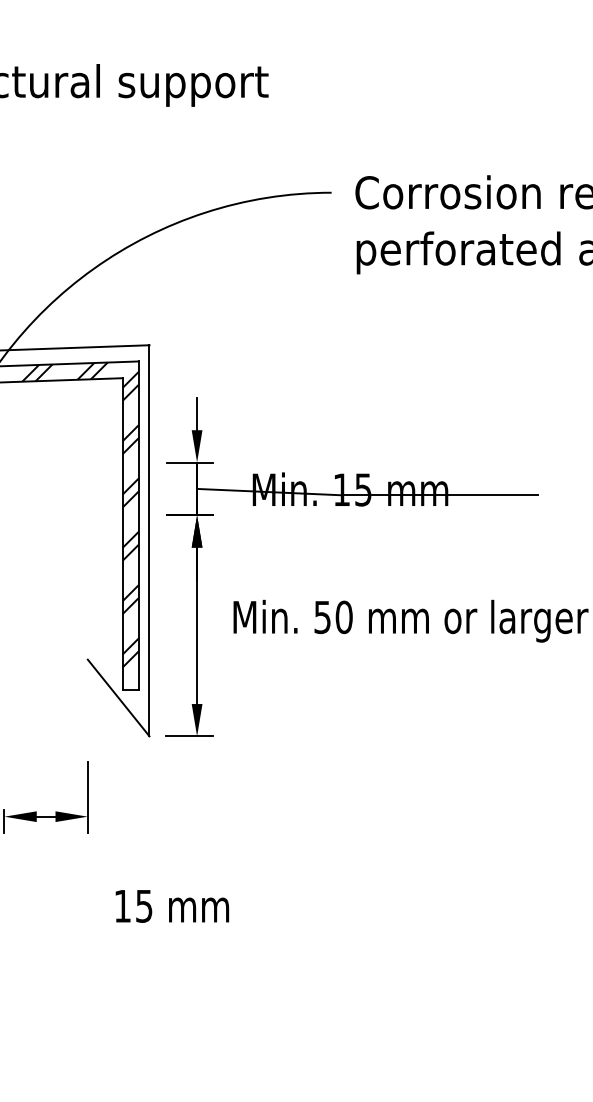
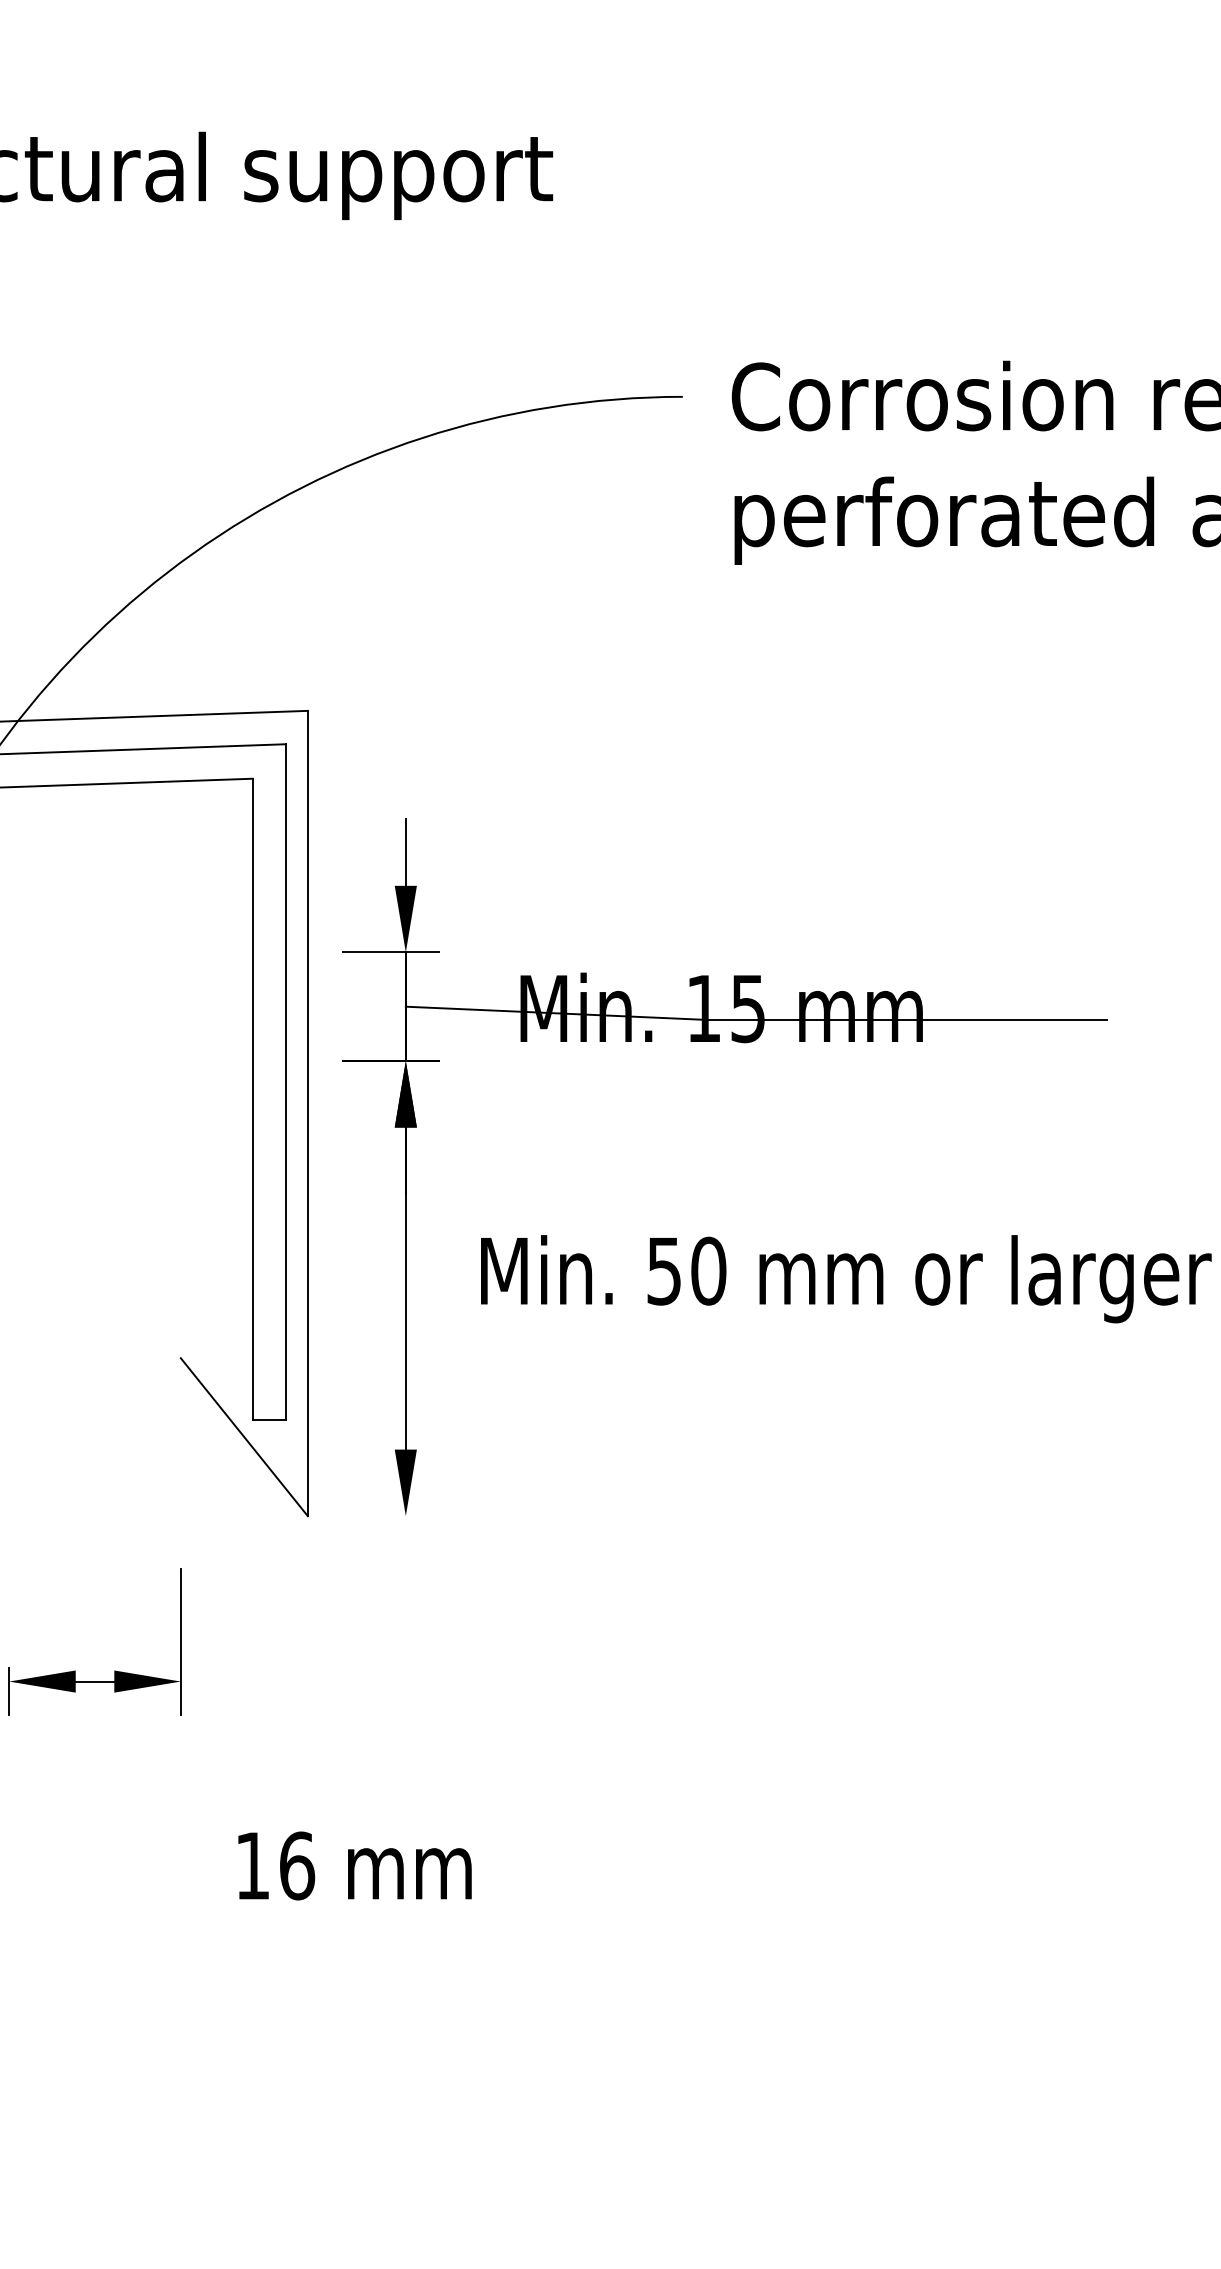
hatch: (80, 514) -> (165, 1059), removed
line: (189, 736) -> (390, 1516), removed
text: (144, 905) -> (297, 1864), 15 -> 16

